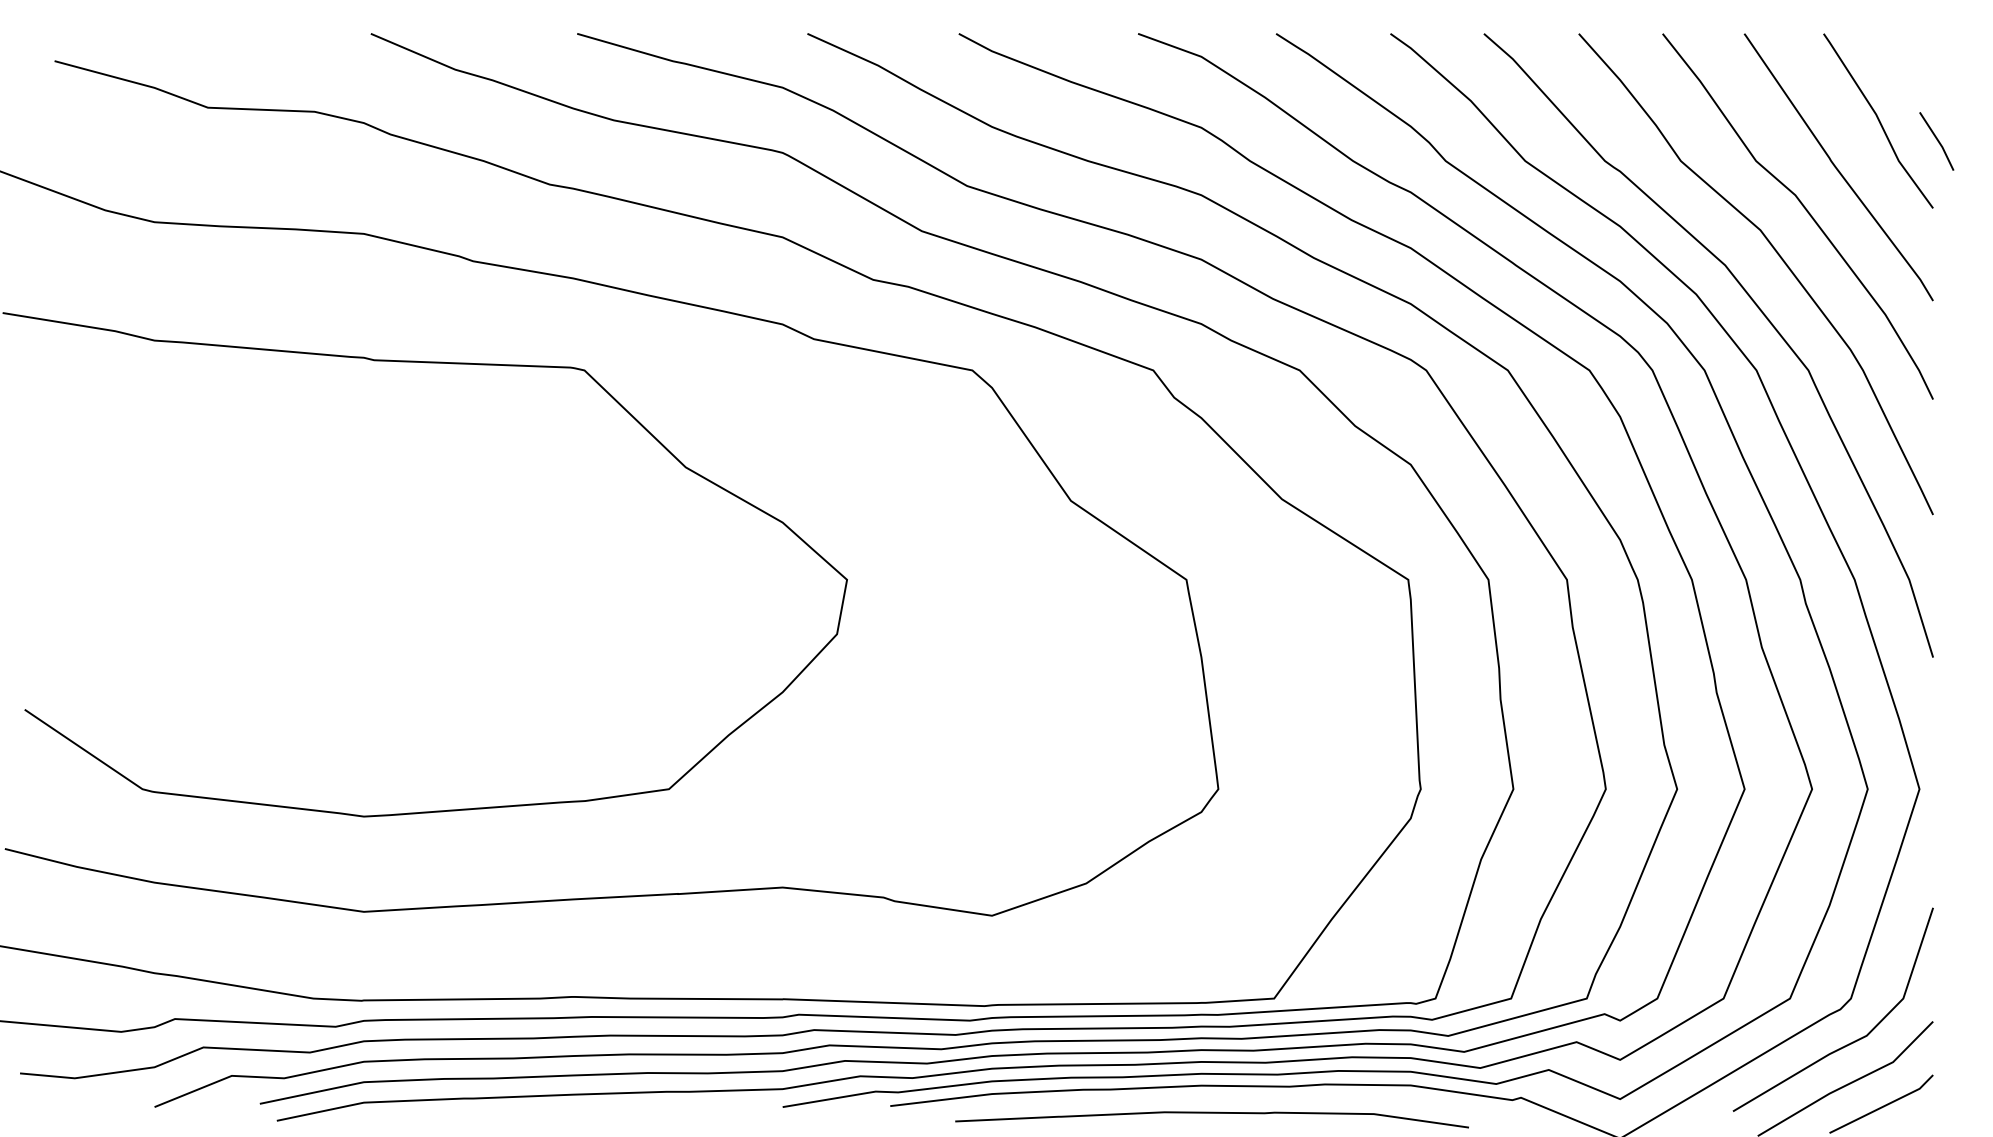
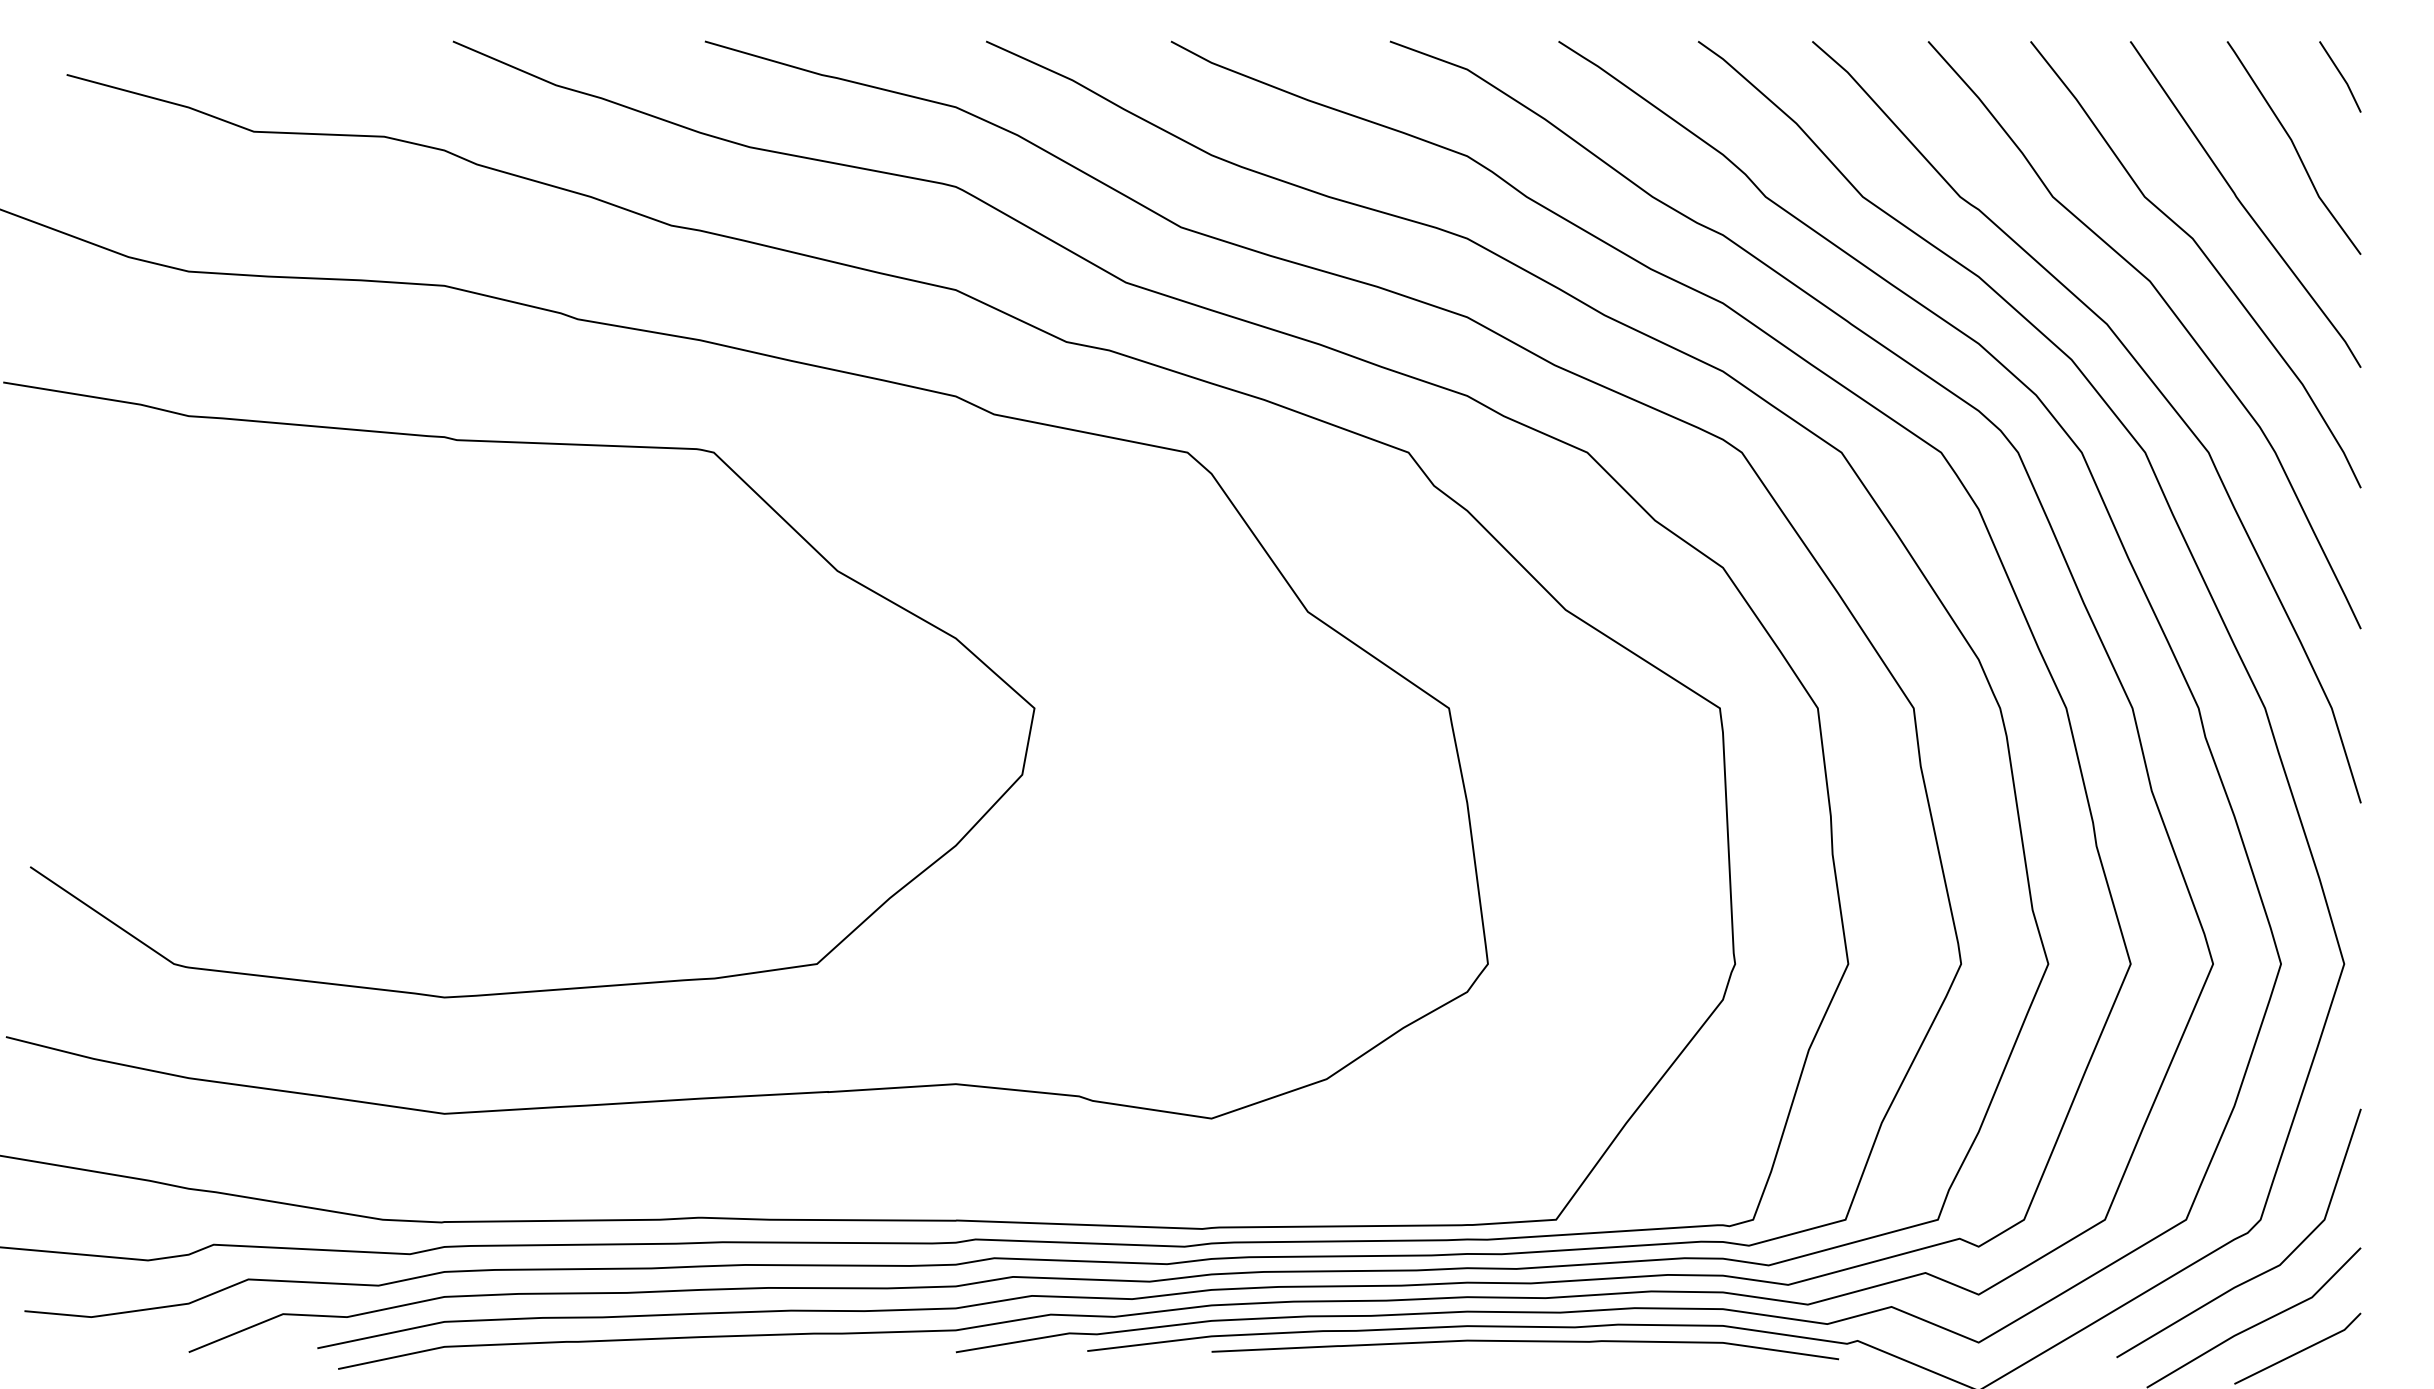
line: (1936, 140) -> (2340, 75), moved
curve: (1212, 1113) -> (1525, 1342), moved

